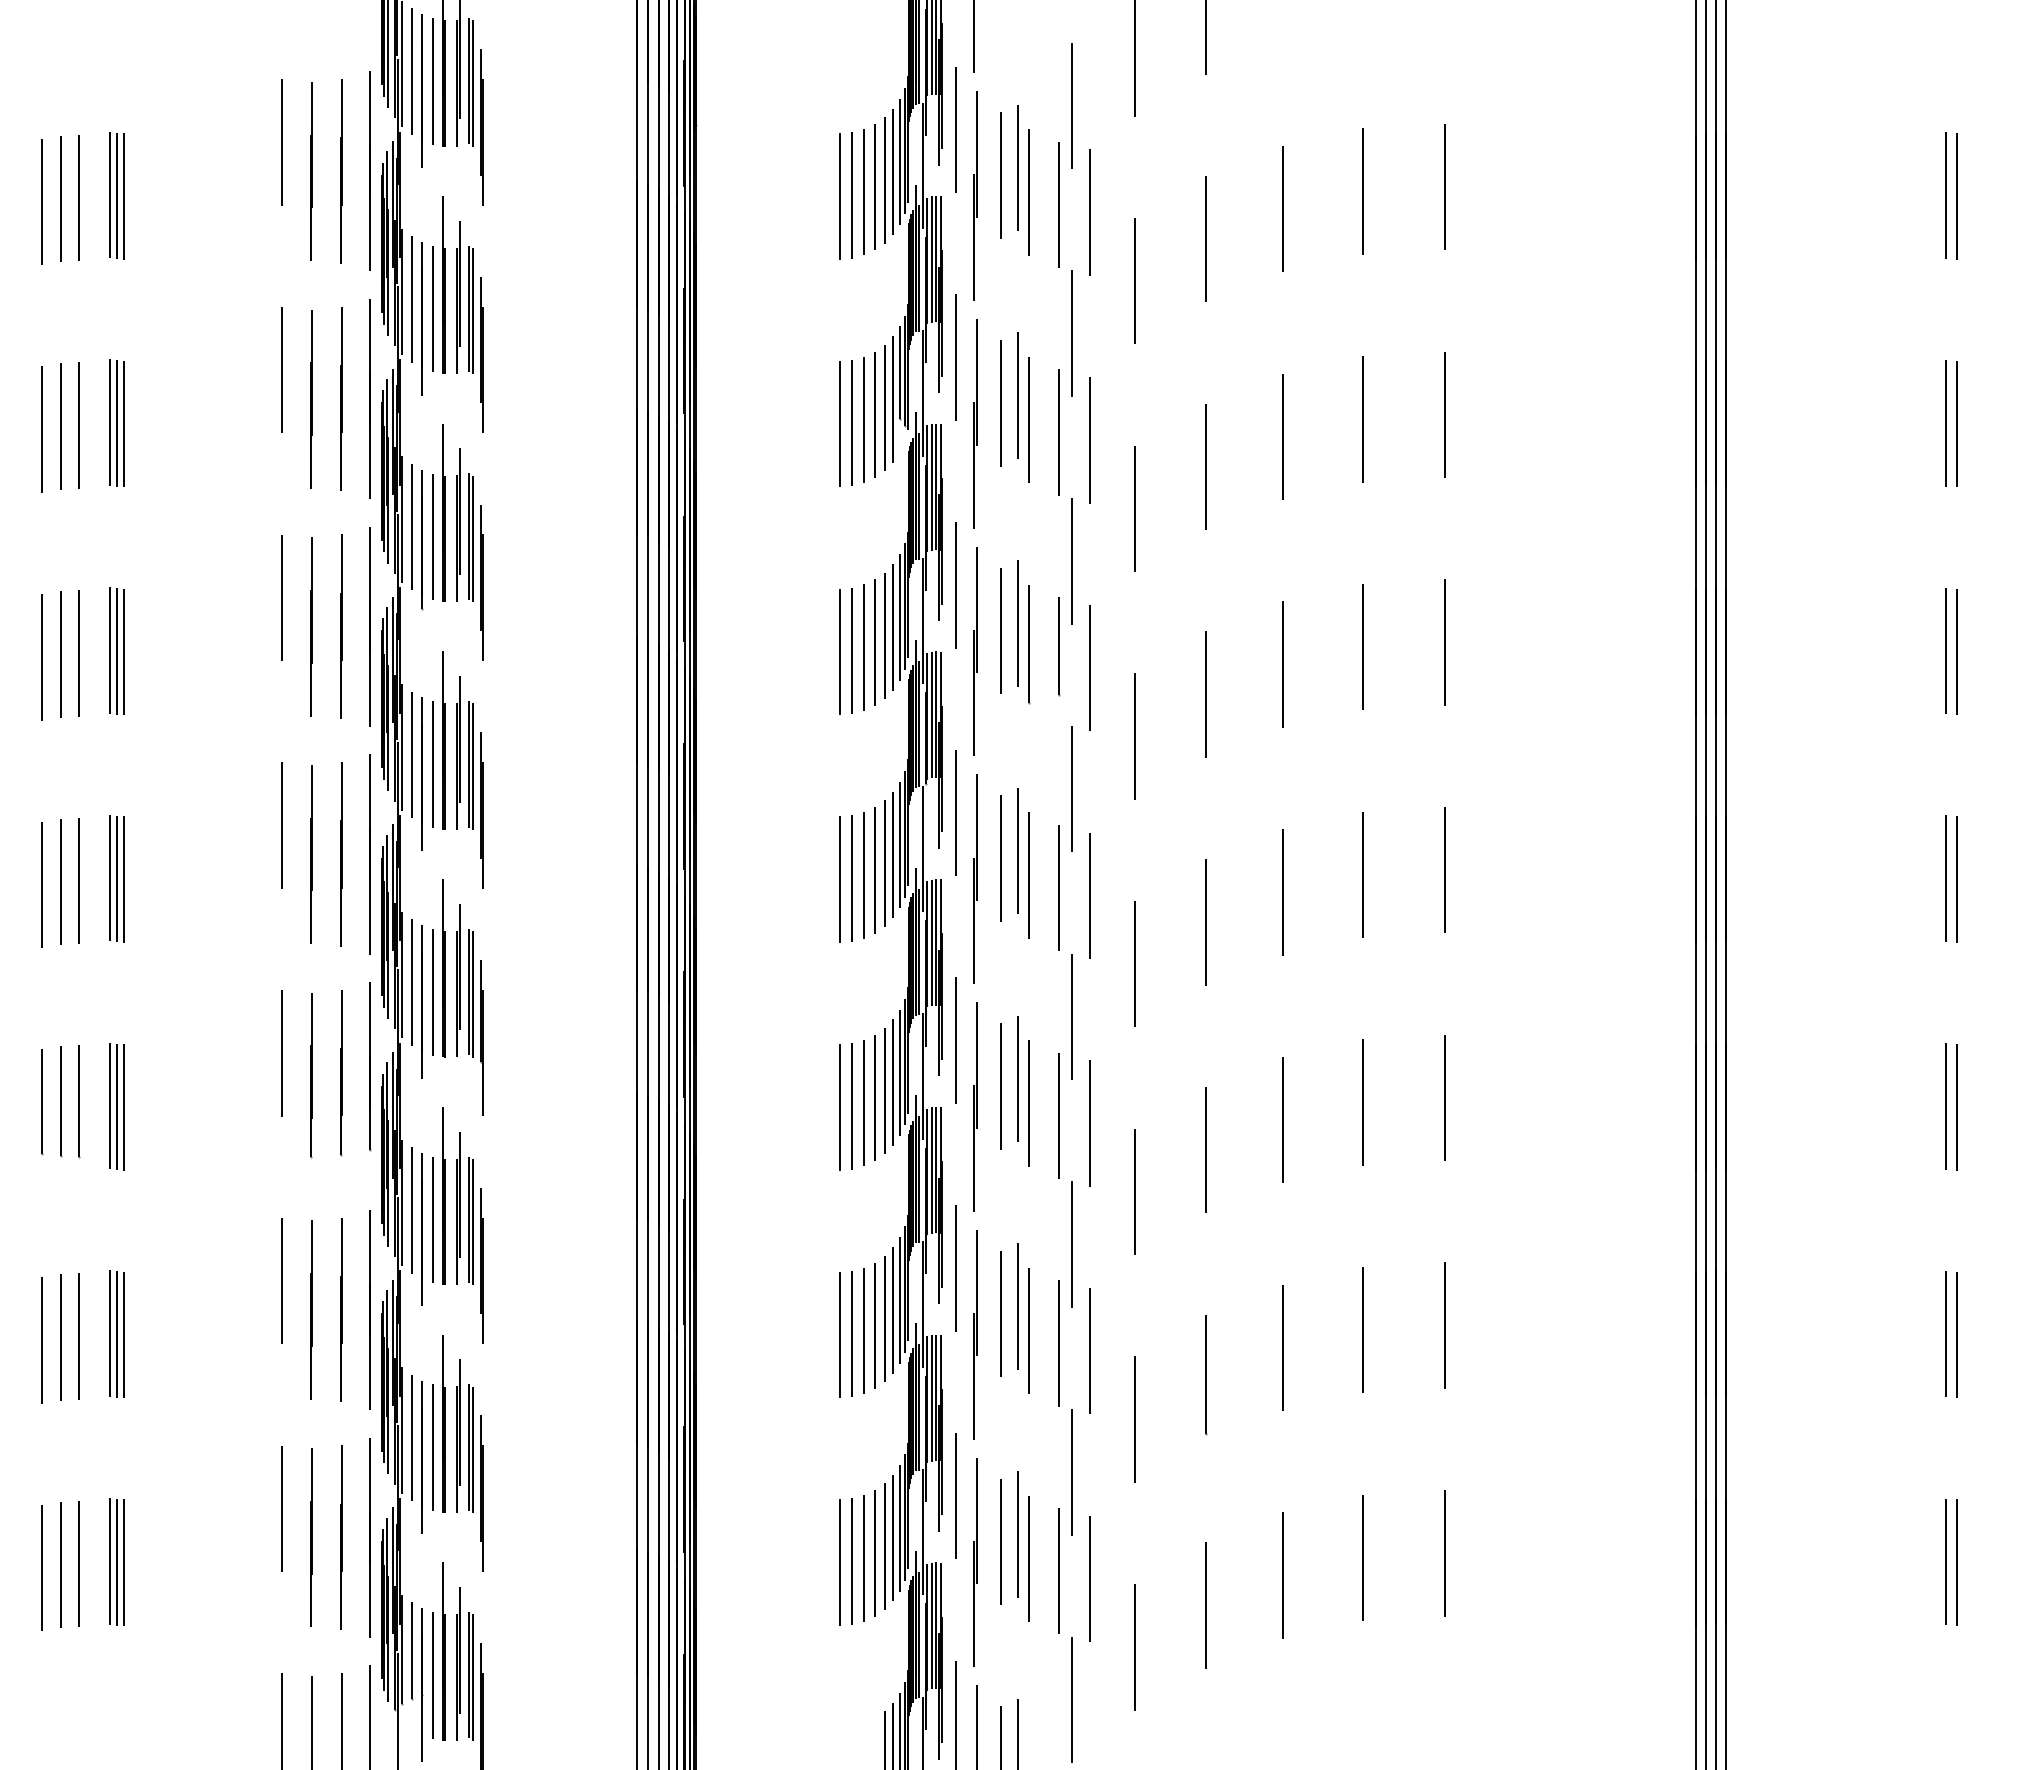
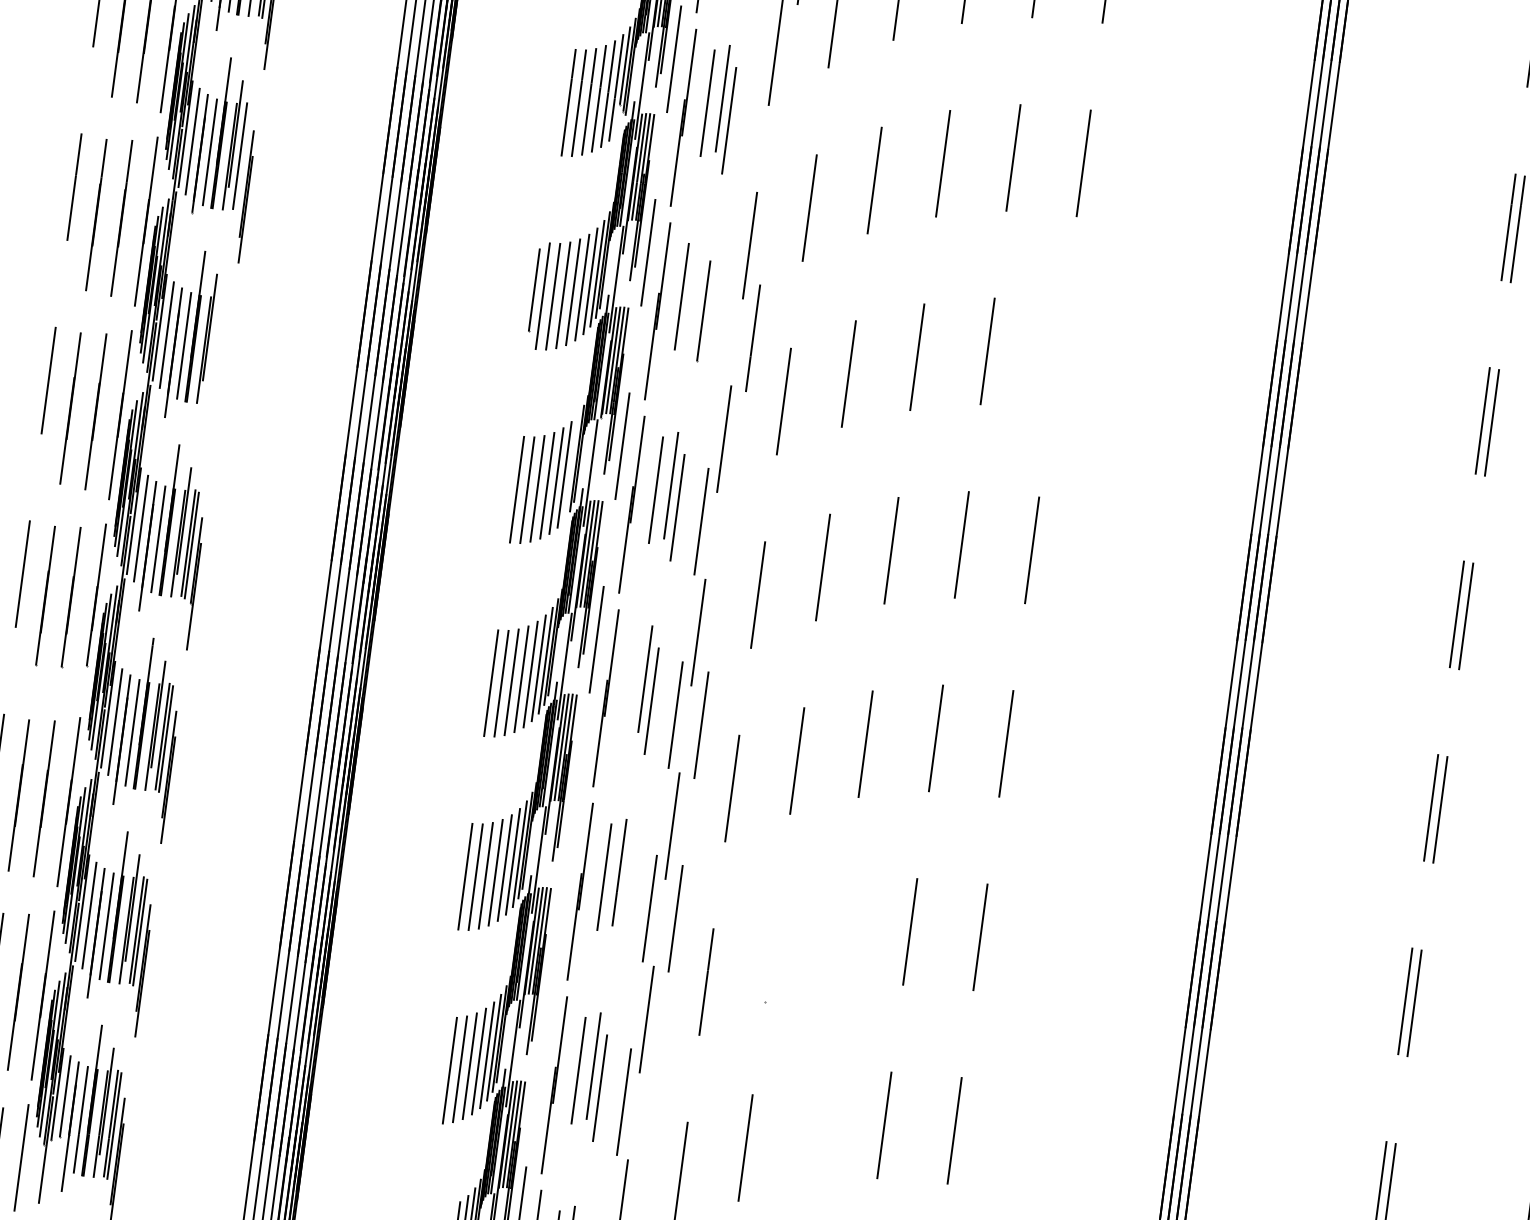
line: (1058, 432) -> (753, 134), removed
line: (1089, 440) -> (778, 144), removed
line: (472, 538) -> (243, 158), removed
line: (1017, 623) -> (696, 292), removed
line: (1445, 642) -> (1058, 356), removed
line: (1059, 646) -> (535, 290), moved
part: (475, 794) -> (216, 376), removed
line: (899, 844) -> (571, 466), removed
line: (1089, 895) -> (726, 531), removed
line: (1000, 1086) -> (629, 683), removed
line: (955, 1268) -> (570, 833), removed
line: (1028, 1330) -> (625, 894), removed
line: (1282, 1347) -> (839, 937), removed
line: (1206, 1374) -> (772, 951), removed
line: (955, 1495) -> (545, 1026), removed
line: (840, 1562) -> (439, 1070), removed
line: (1282, 1575) -> (813, 1131), removed
line: (1089, 1578) -> (649, 1111), removed

